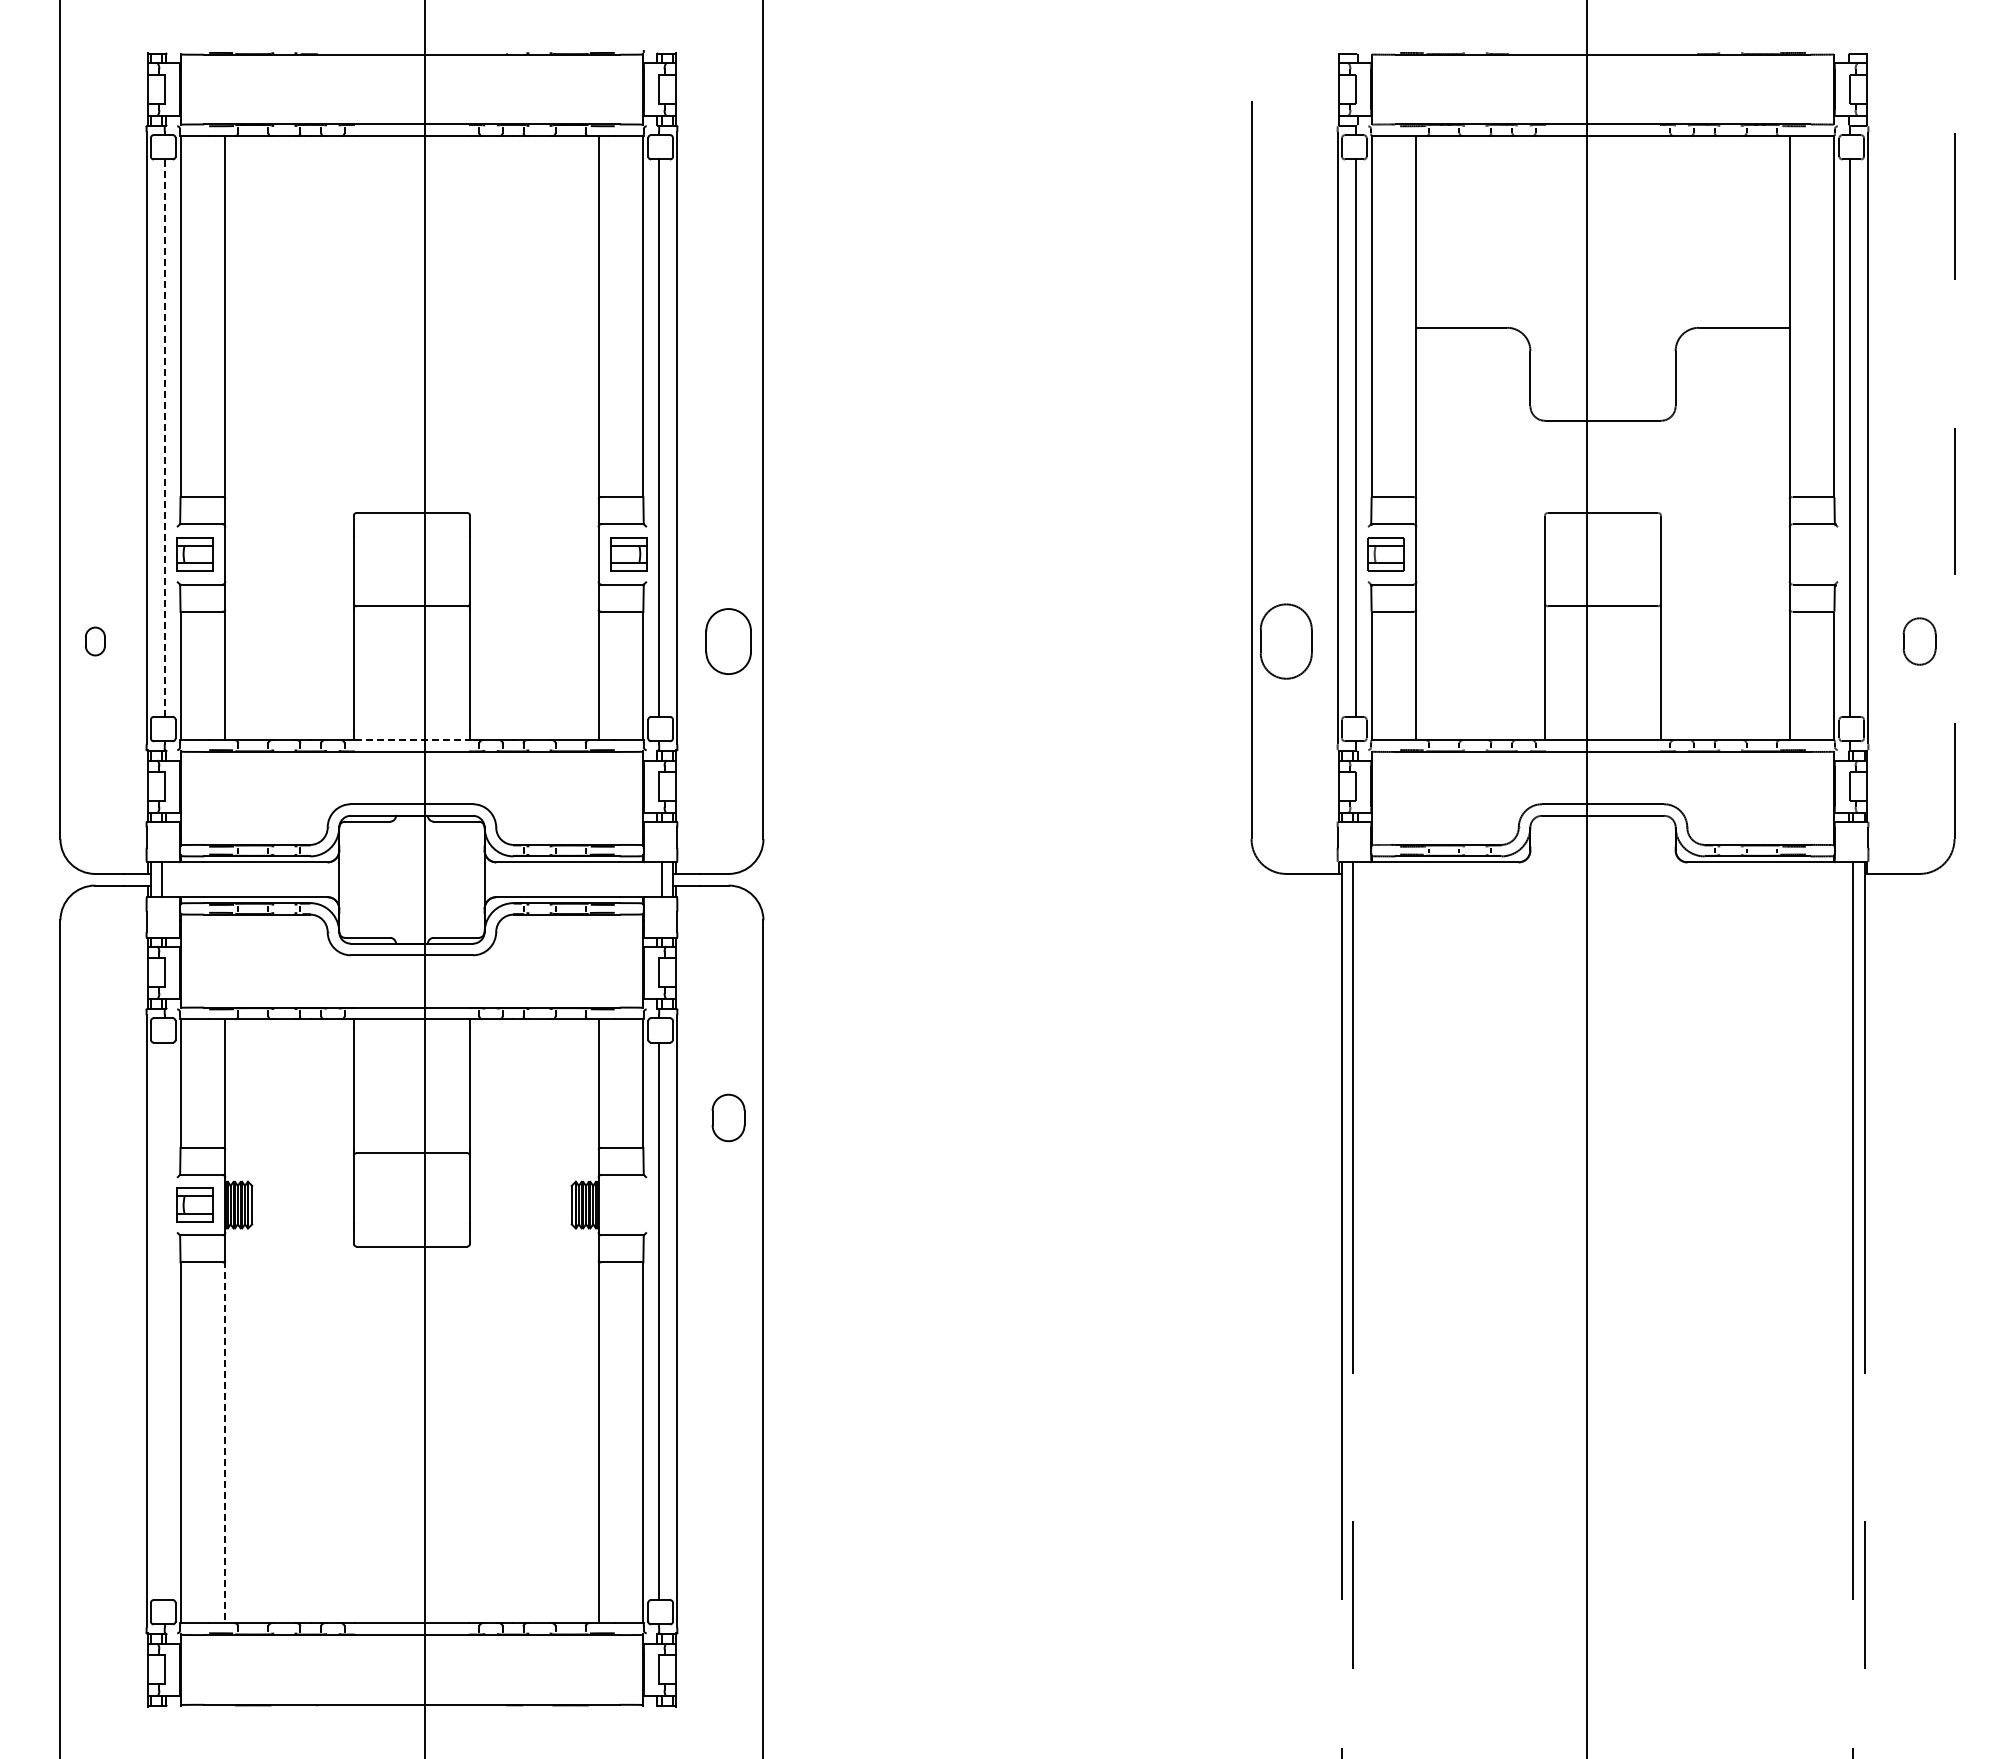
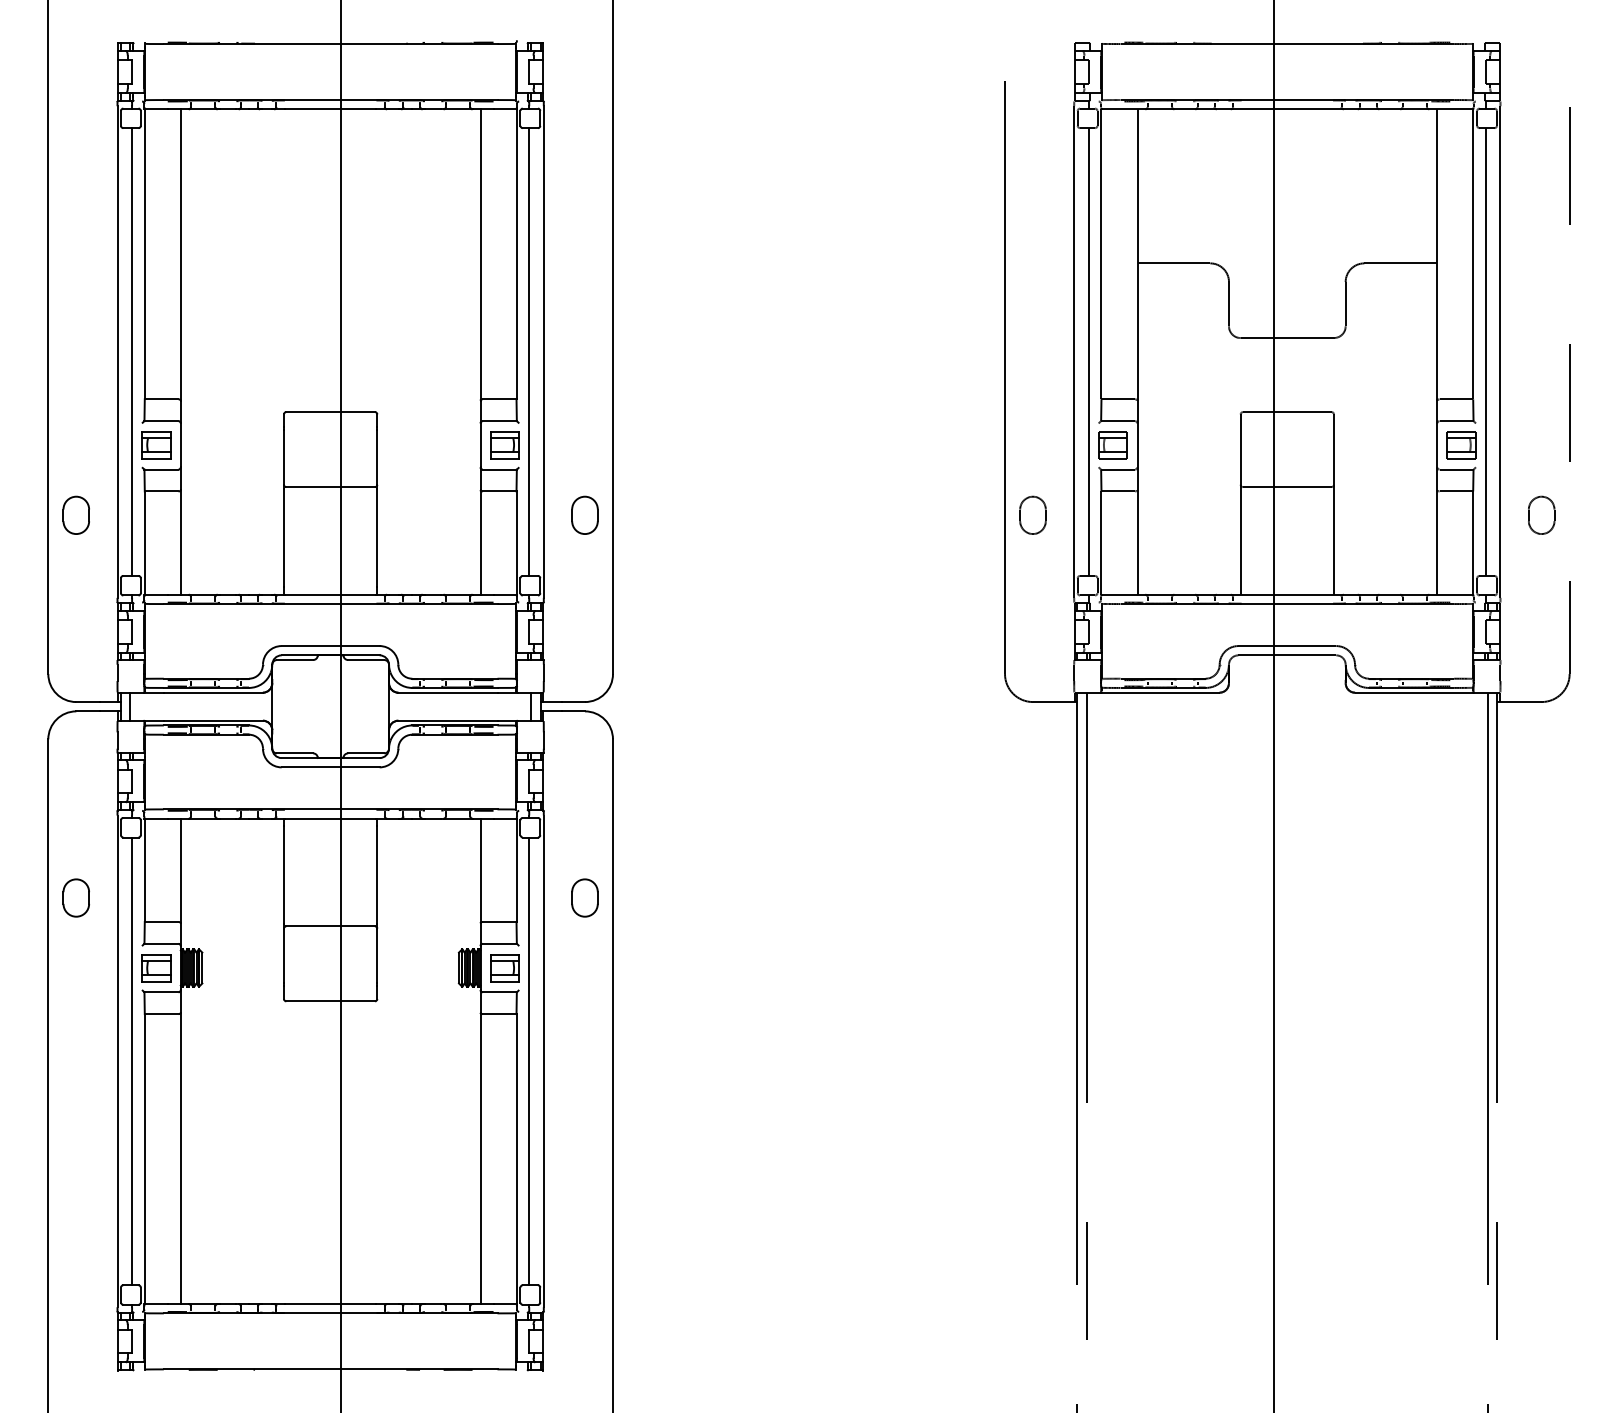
line: (164, 438) -> (131, 352), dashed -> solid
part: (1819, 554) -> (1461, 445), added
part: (95, 641) -> (76, 515), size x1.67
part: (728, 641) -> (584, 515), size x0.71
part: (1286, 641) -> (1033, 515), size x0.62
line: (411, 740) -> (330, 594), dashed -> solid
part: (95, 1117) -> (76, 897), added
part: (628, 1204) -> (504, 967), added
line: (164, 1321) -> (131, 1061), added
line: (225, 1442) -> (180, 1158), dashed -> solid

